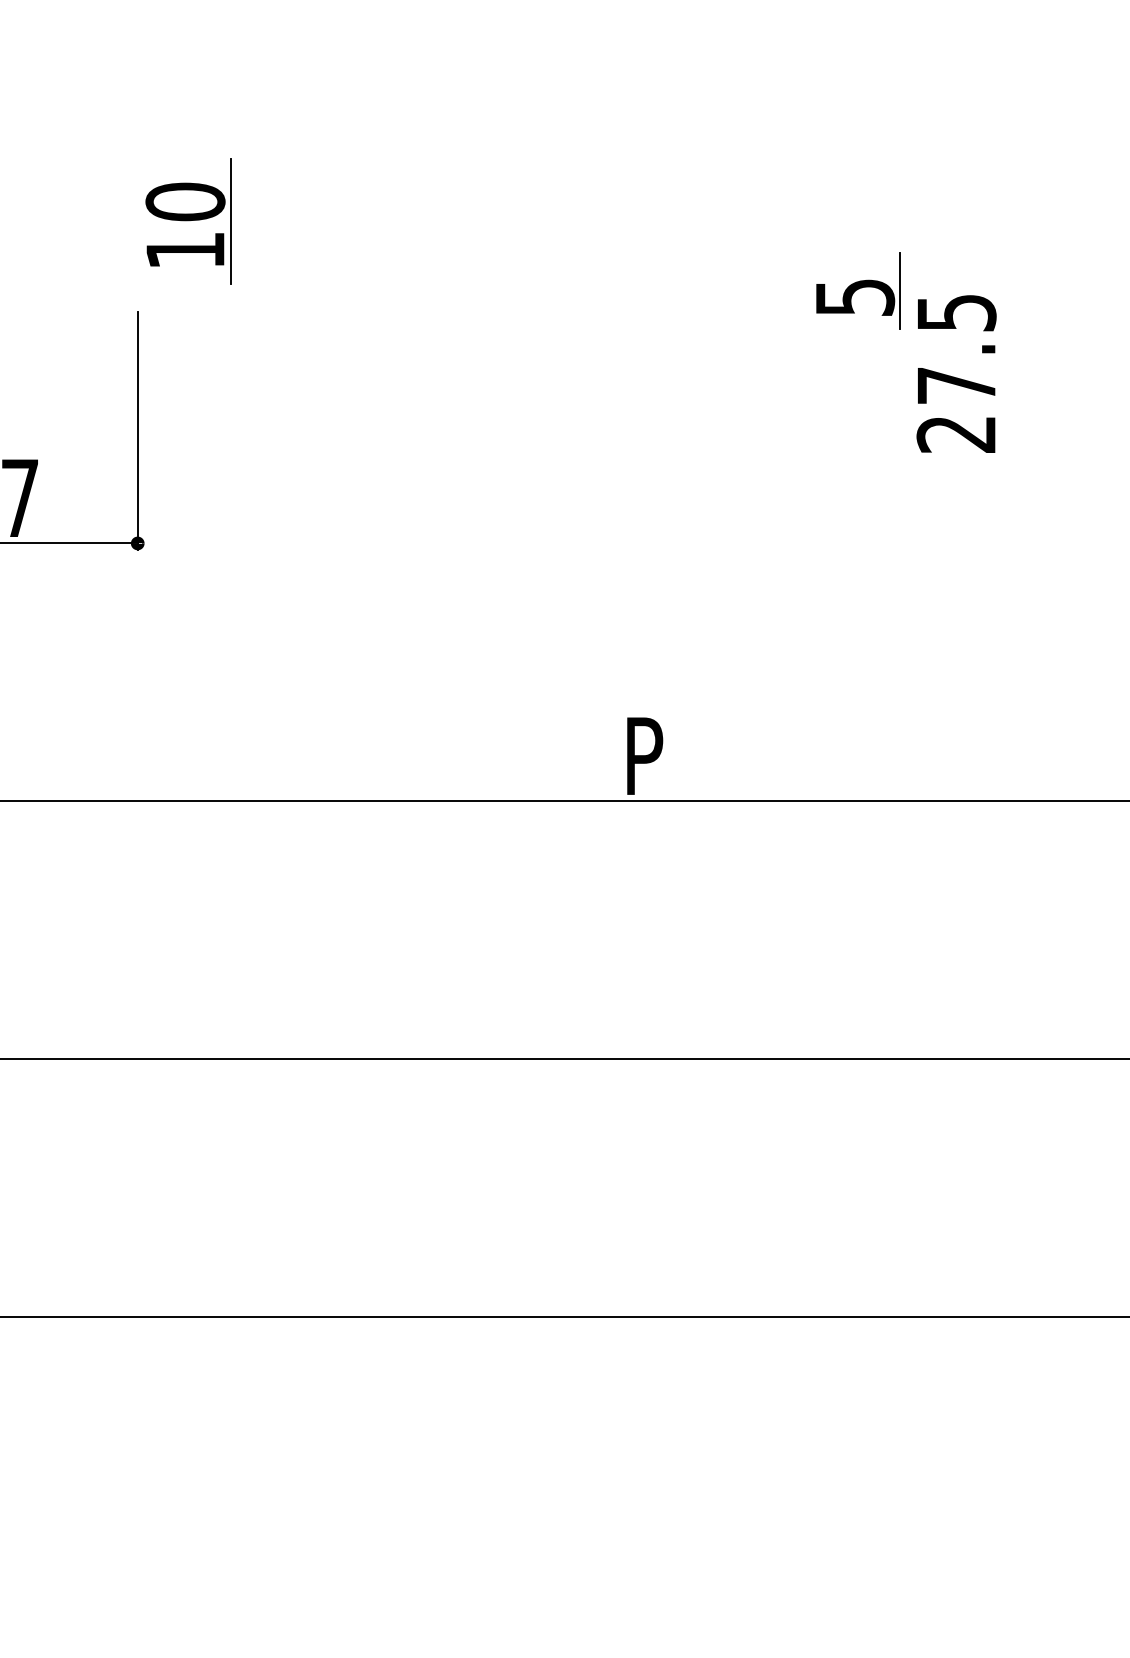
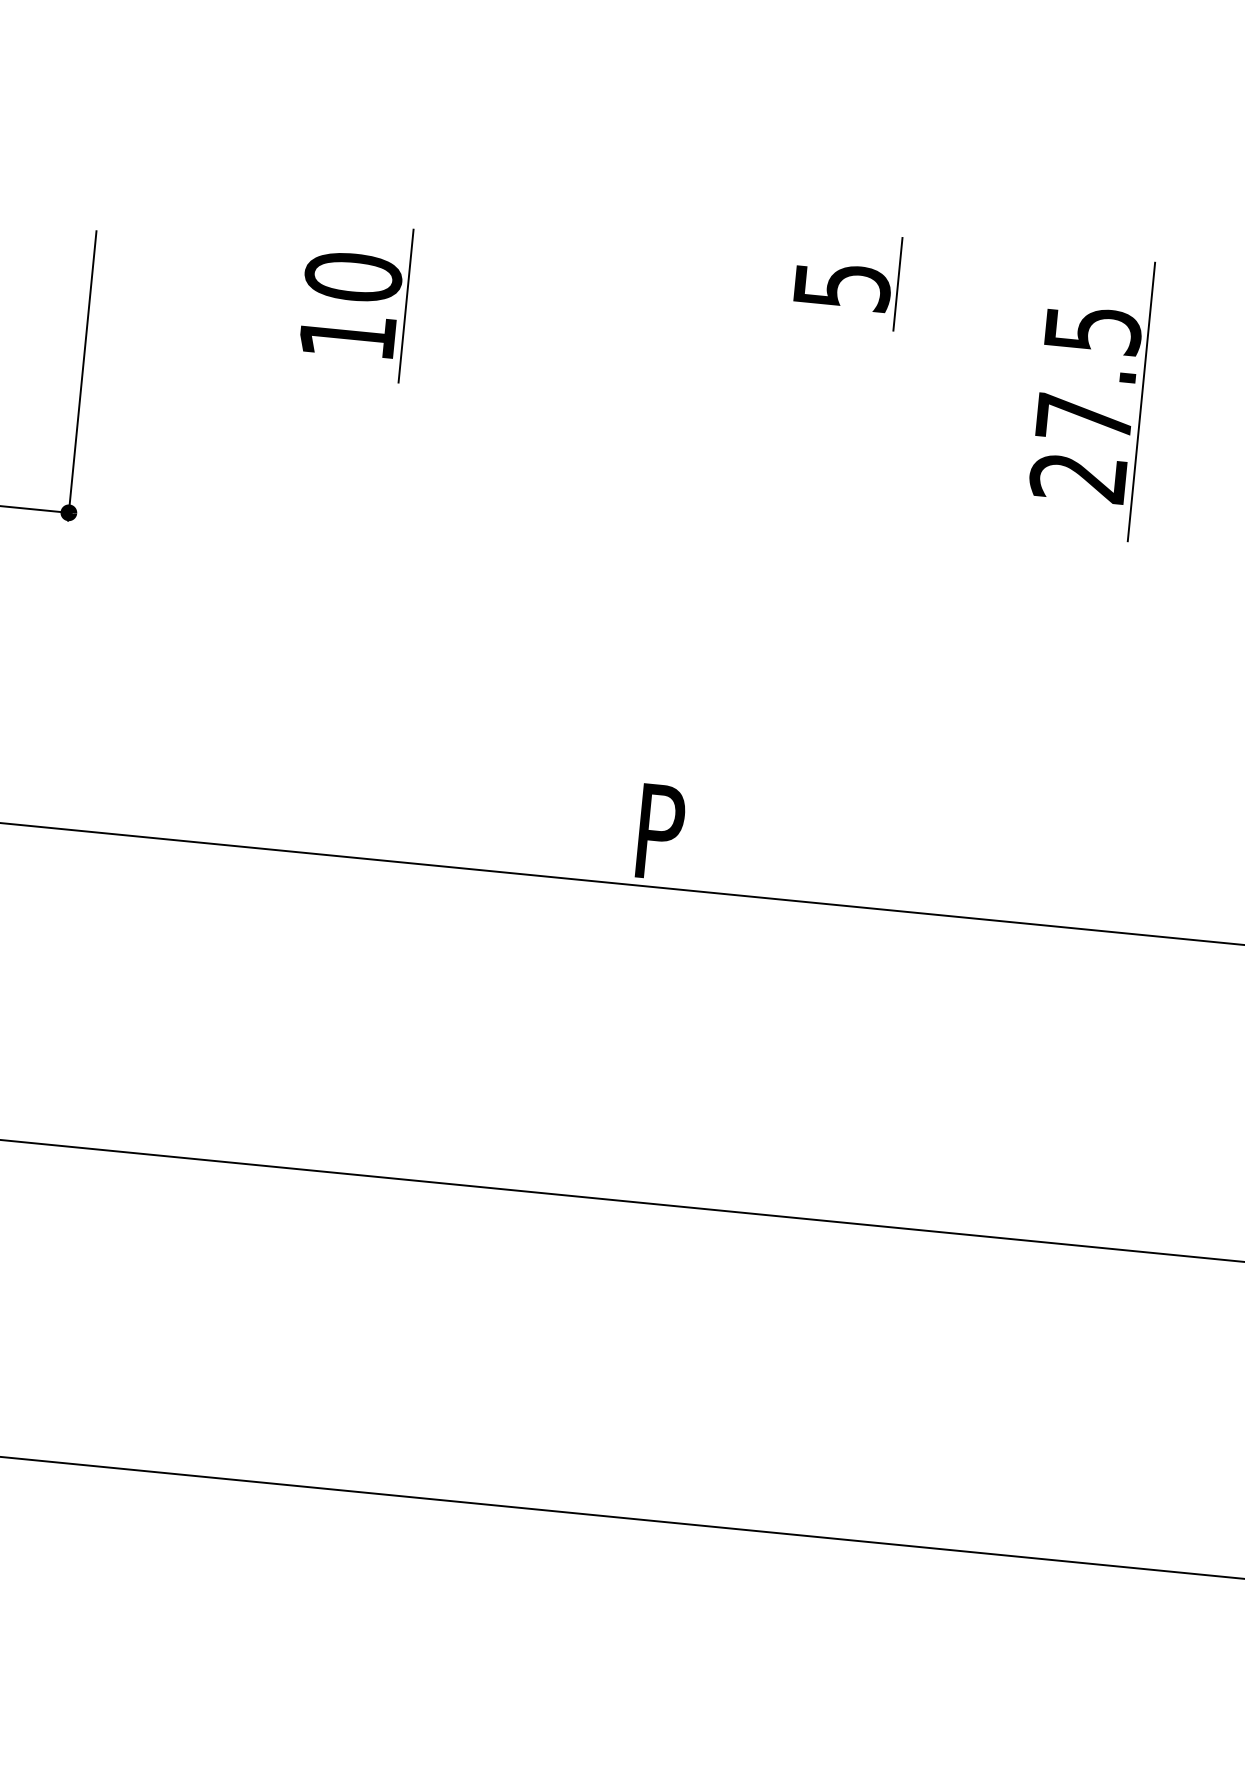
part: (188, 221) -> (354, 301), moved
part: (858, 290) -> (847, 278), moved
line: (1001, 367) -> (1141, 401), added

